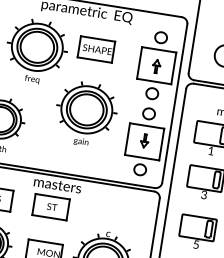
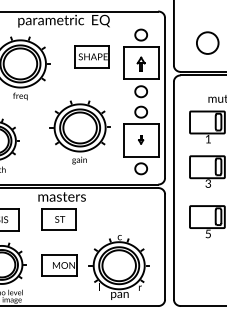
part: (95, 49) -> (91, 56), moved
part: (85, 114) -> (79, 132), moved
part: (144, 140) -> (140, 139), size x0.6

